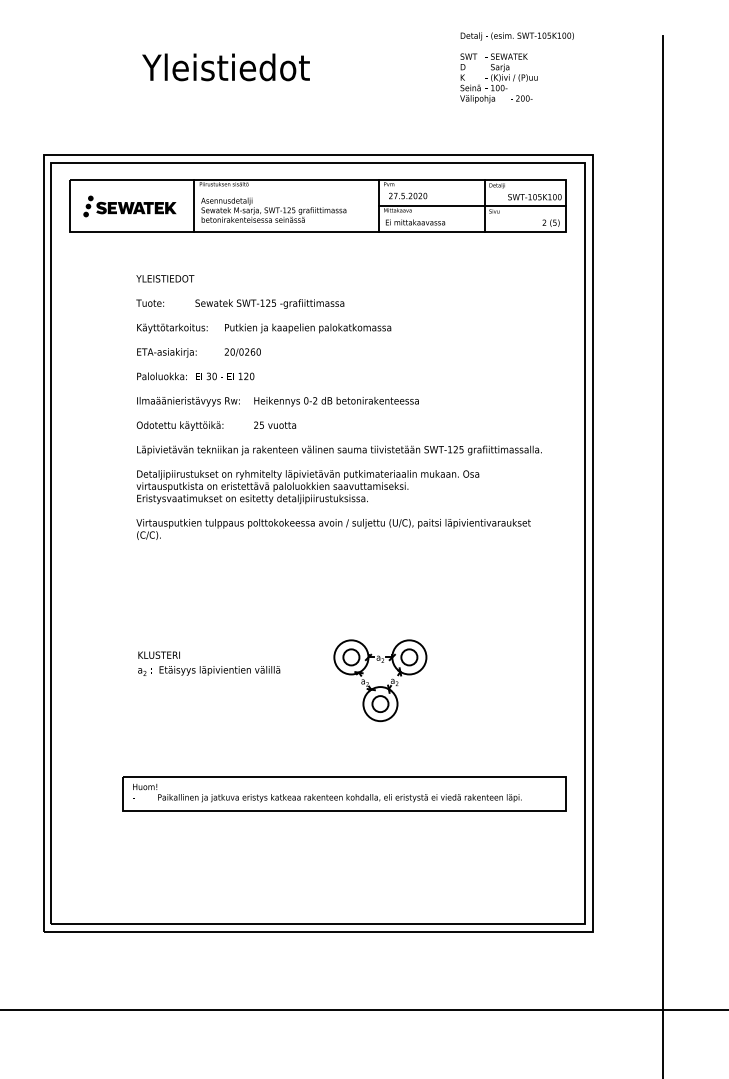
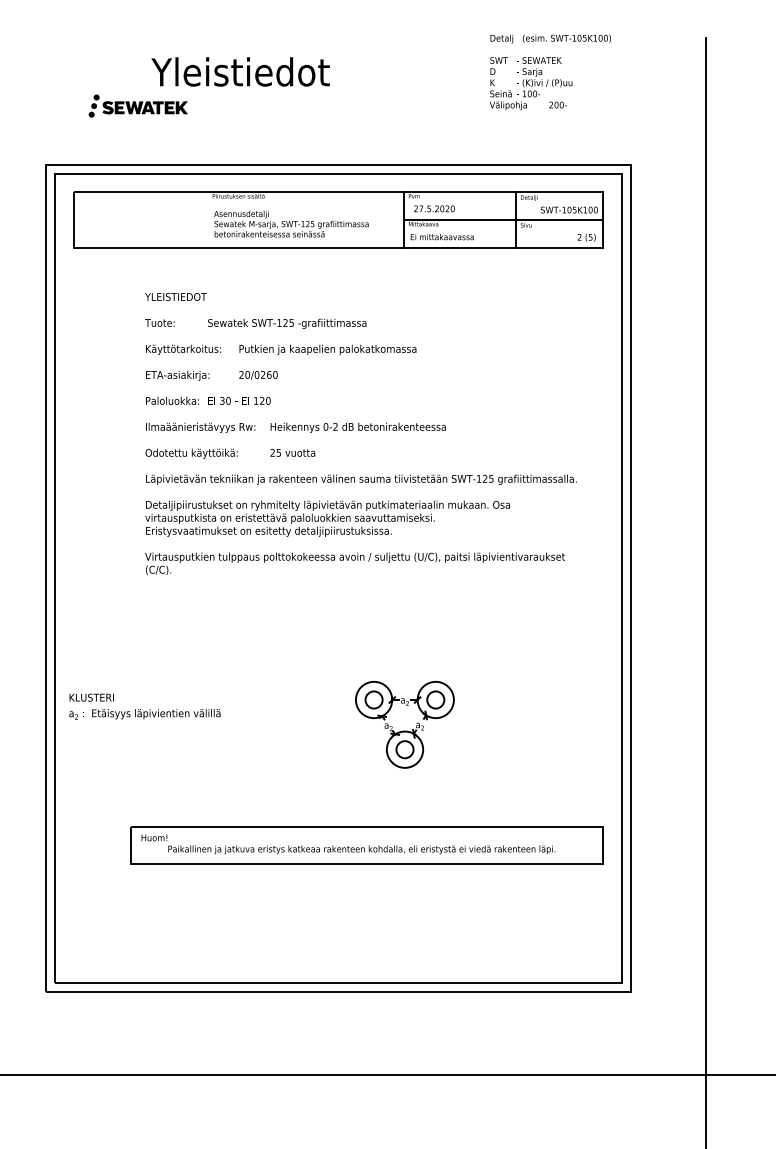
part: (129, 206) -> (137, 106), moved
line: (193, 206) -> (205, 220), removed
text: (209, 663) -> (145, 706), moved

